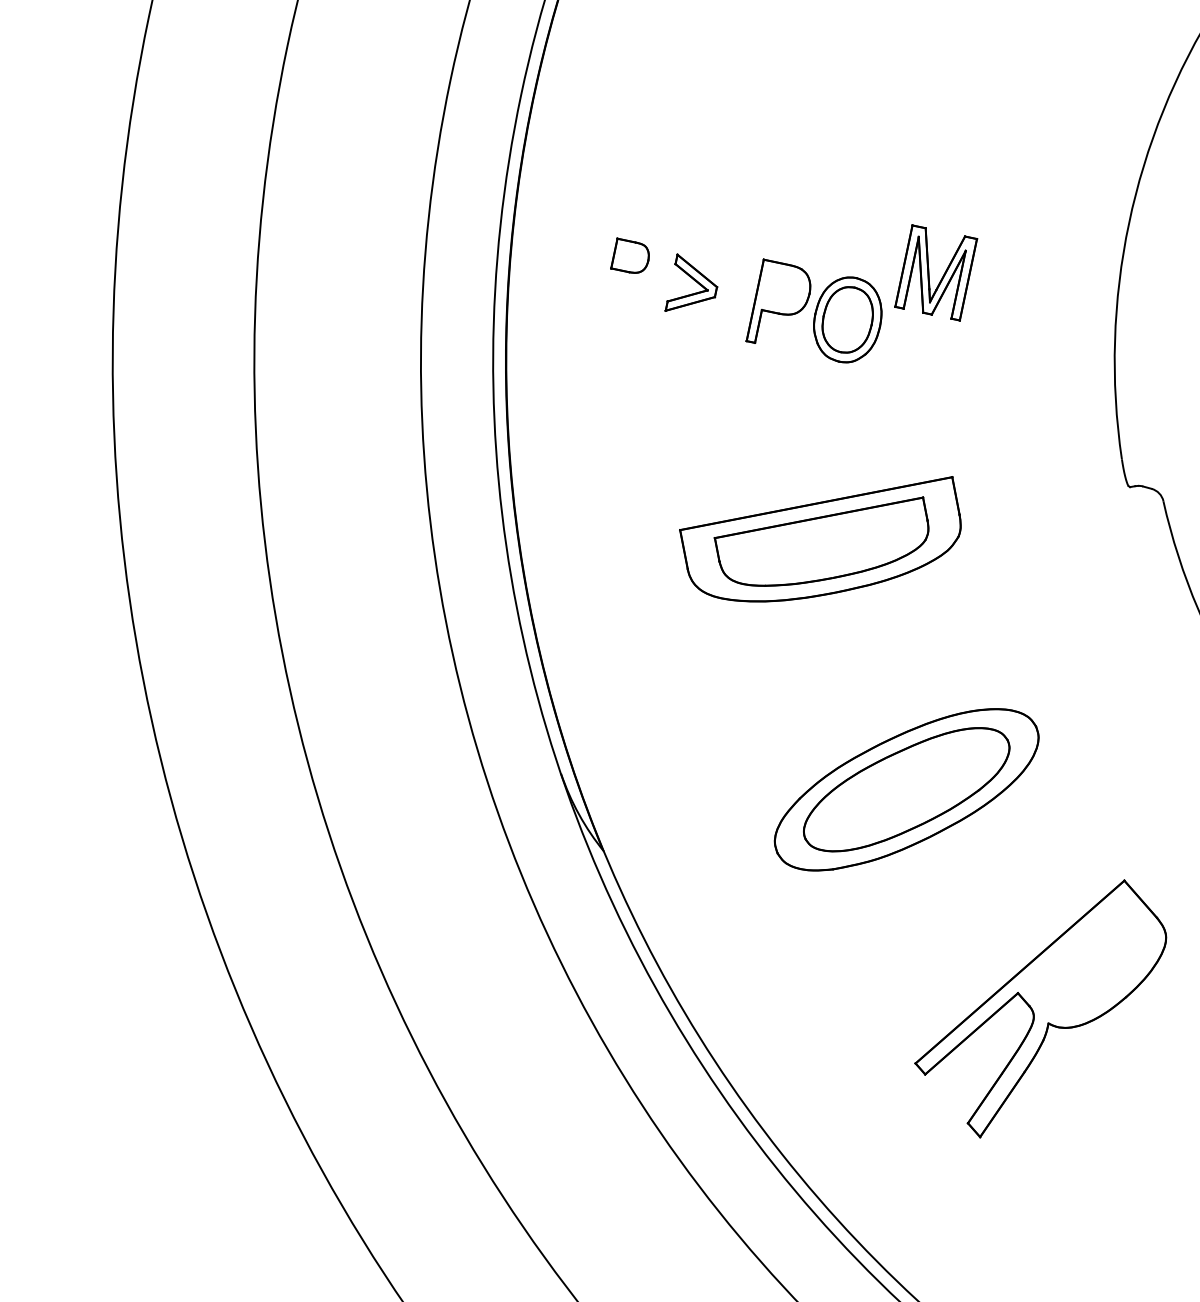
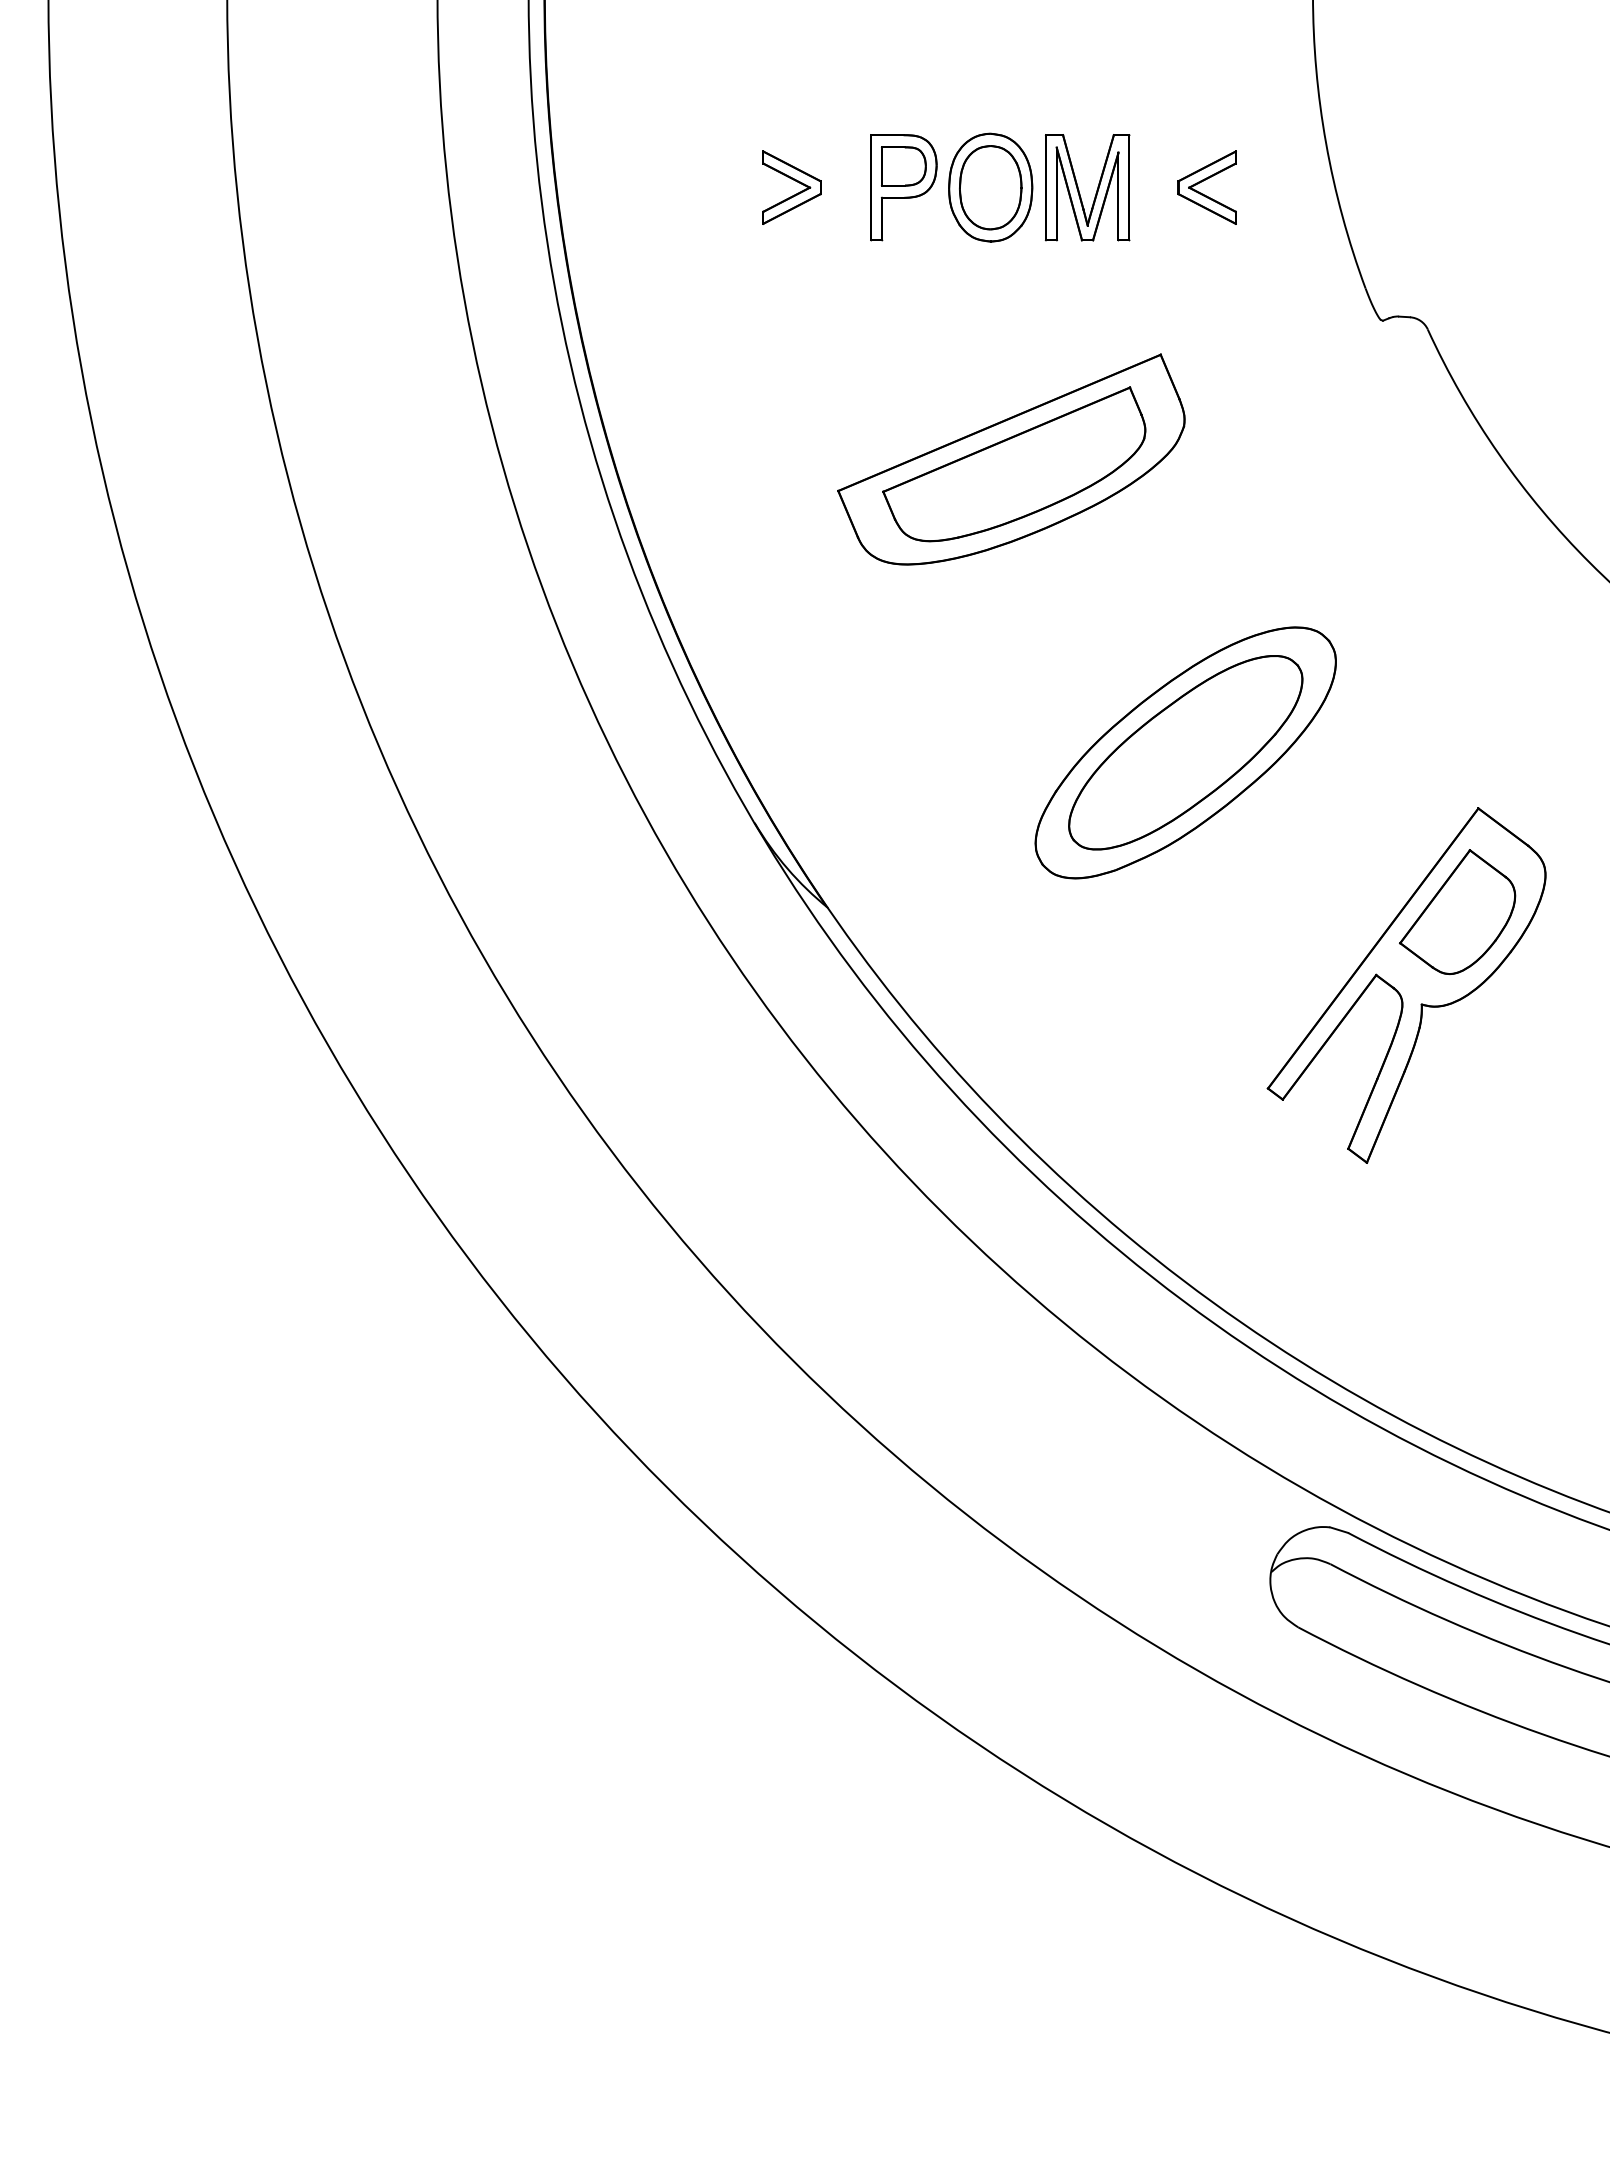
part: (630, 257) -> (903, 166), moved
part: (929, 273) -> (1079, 190), moved
part: (1013, 349) -> (1203, 181), added
part: (1091, 957) -> (1457, 911), added

